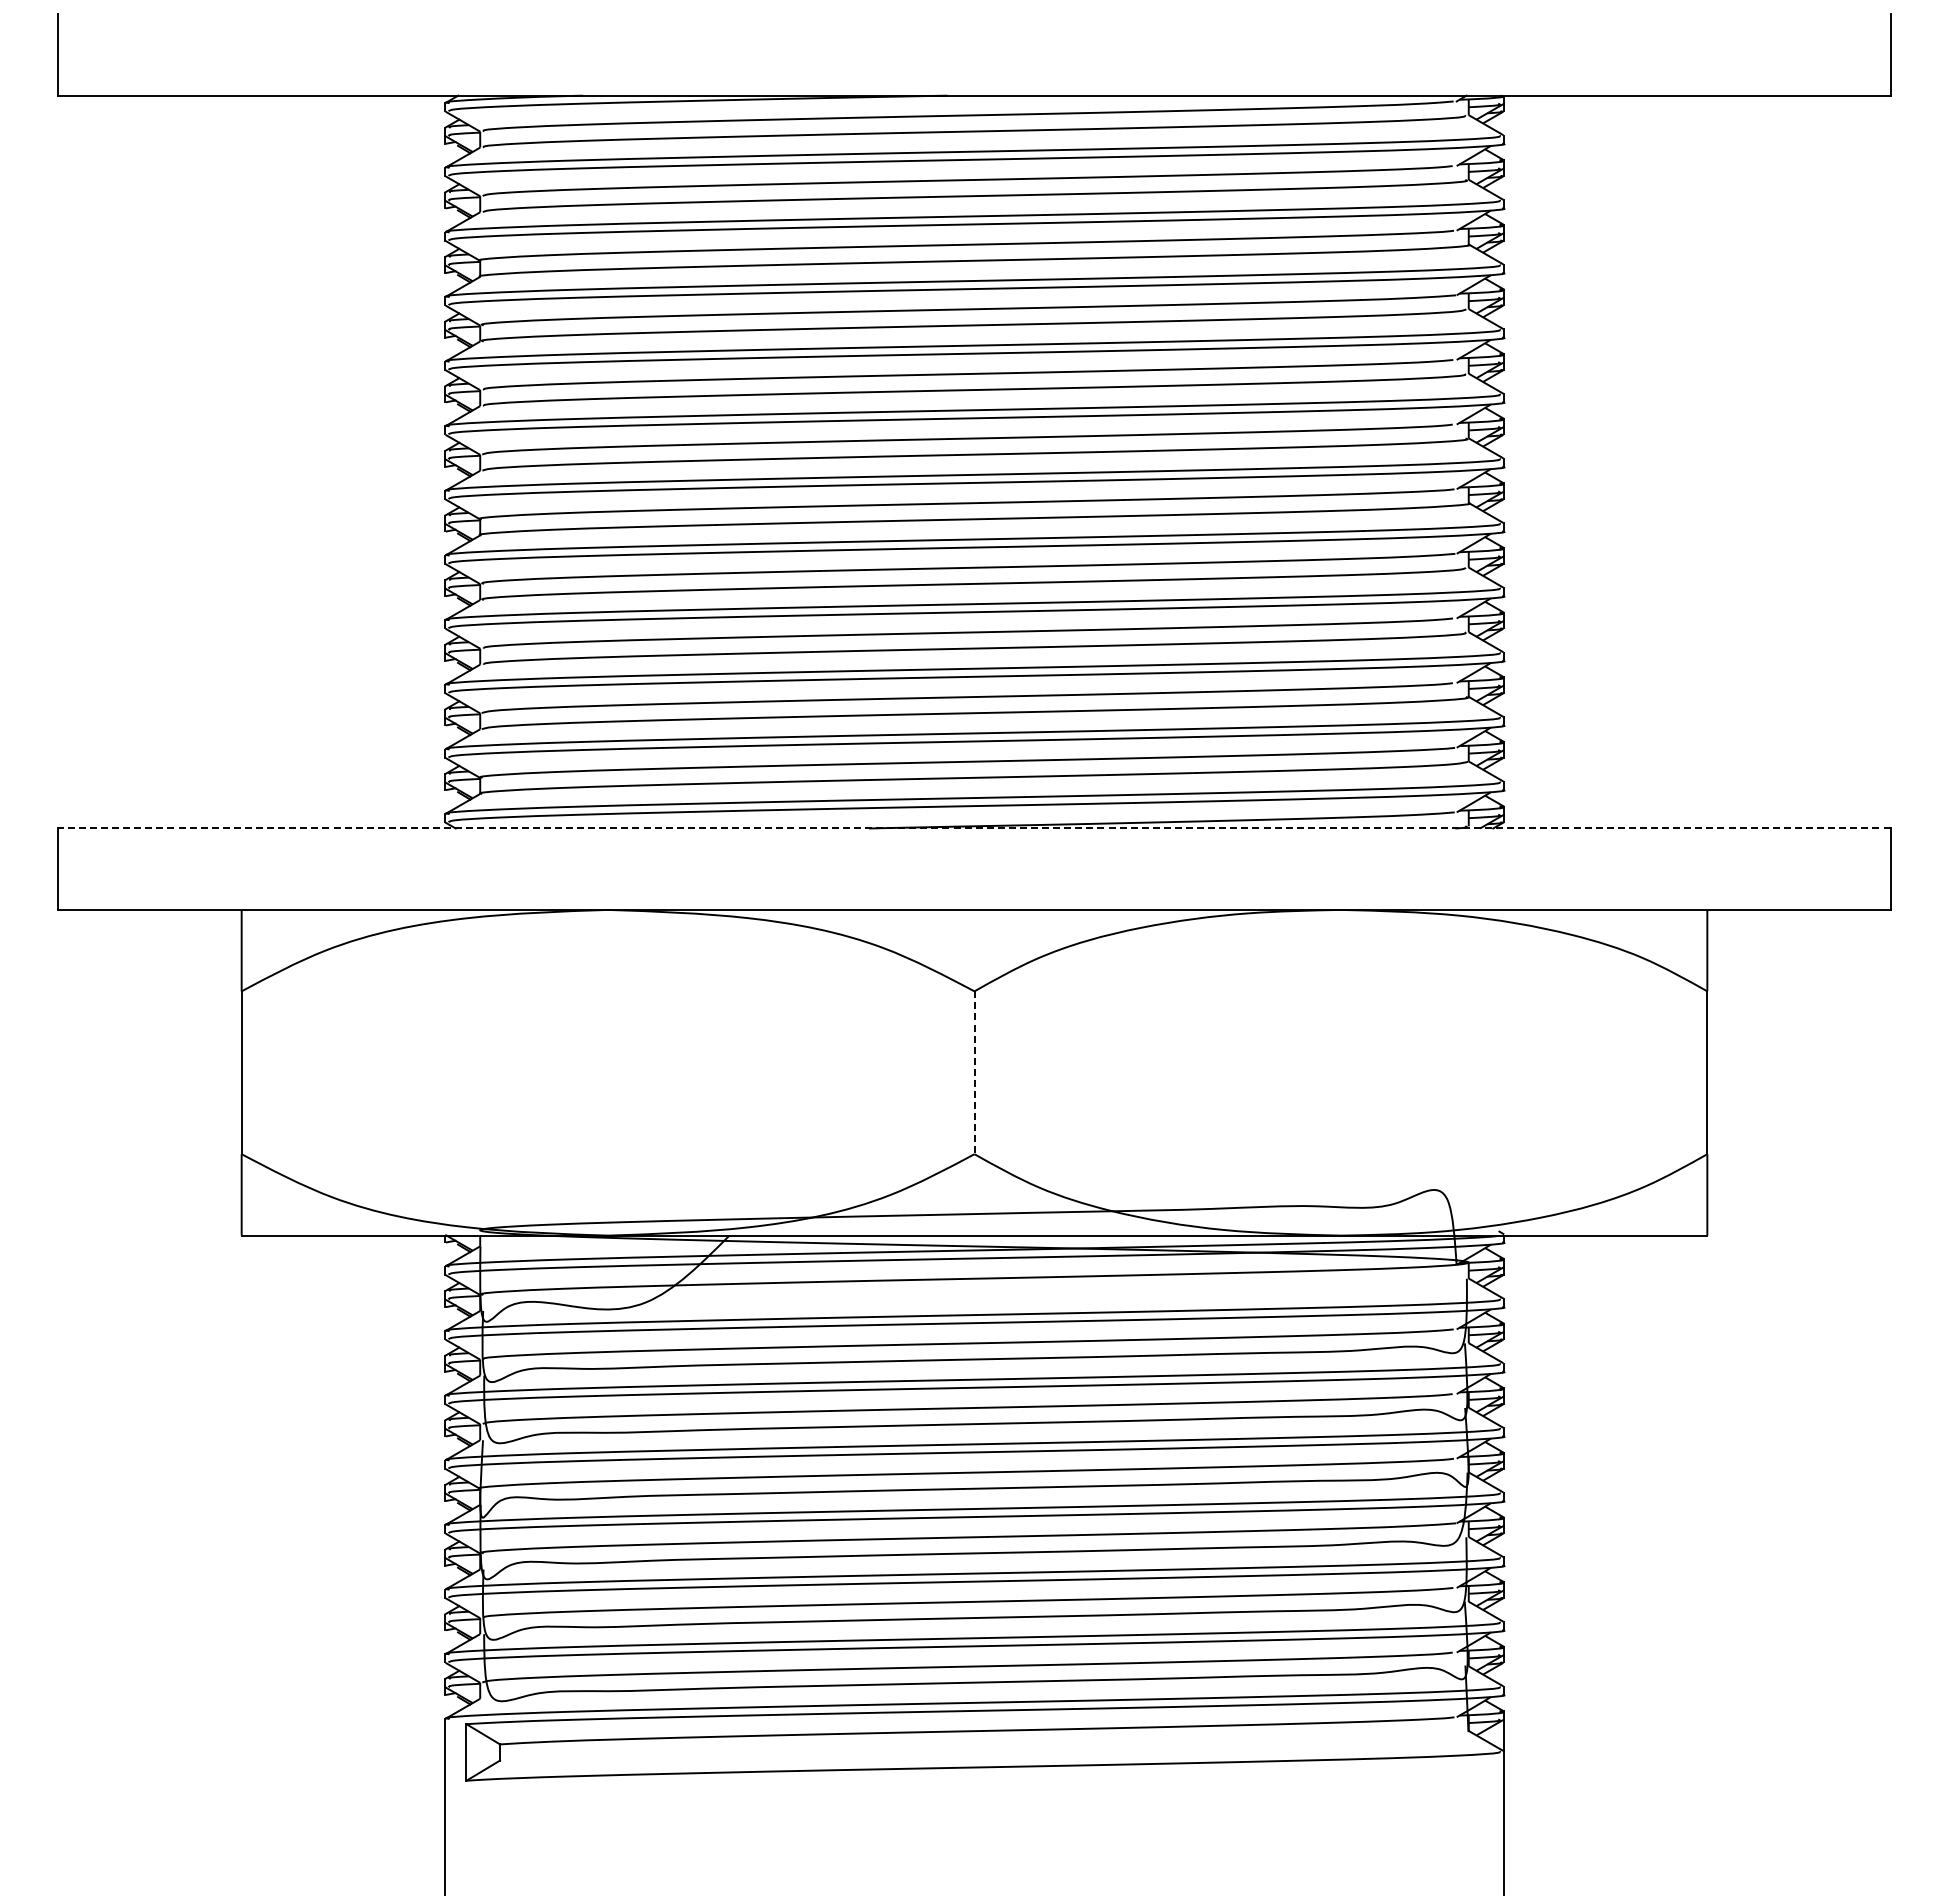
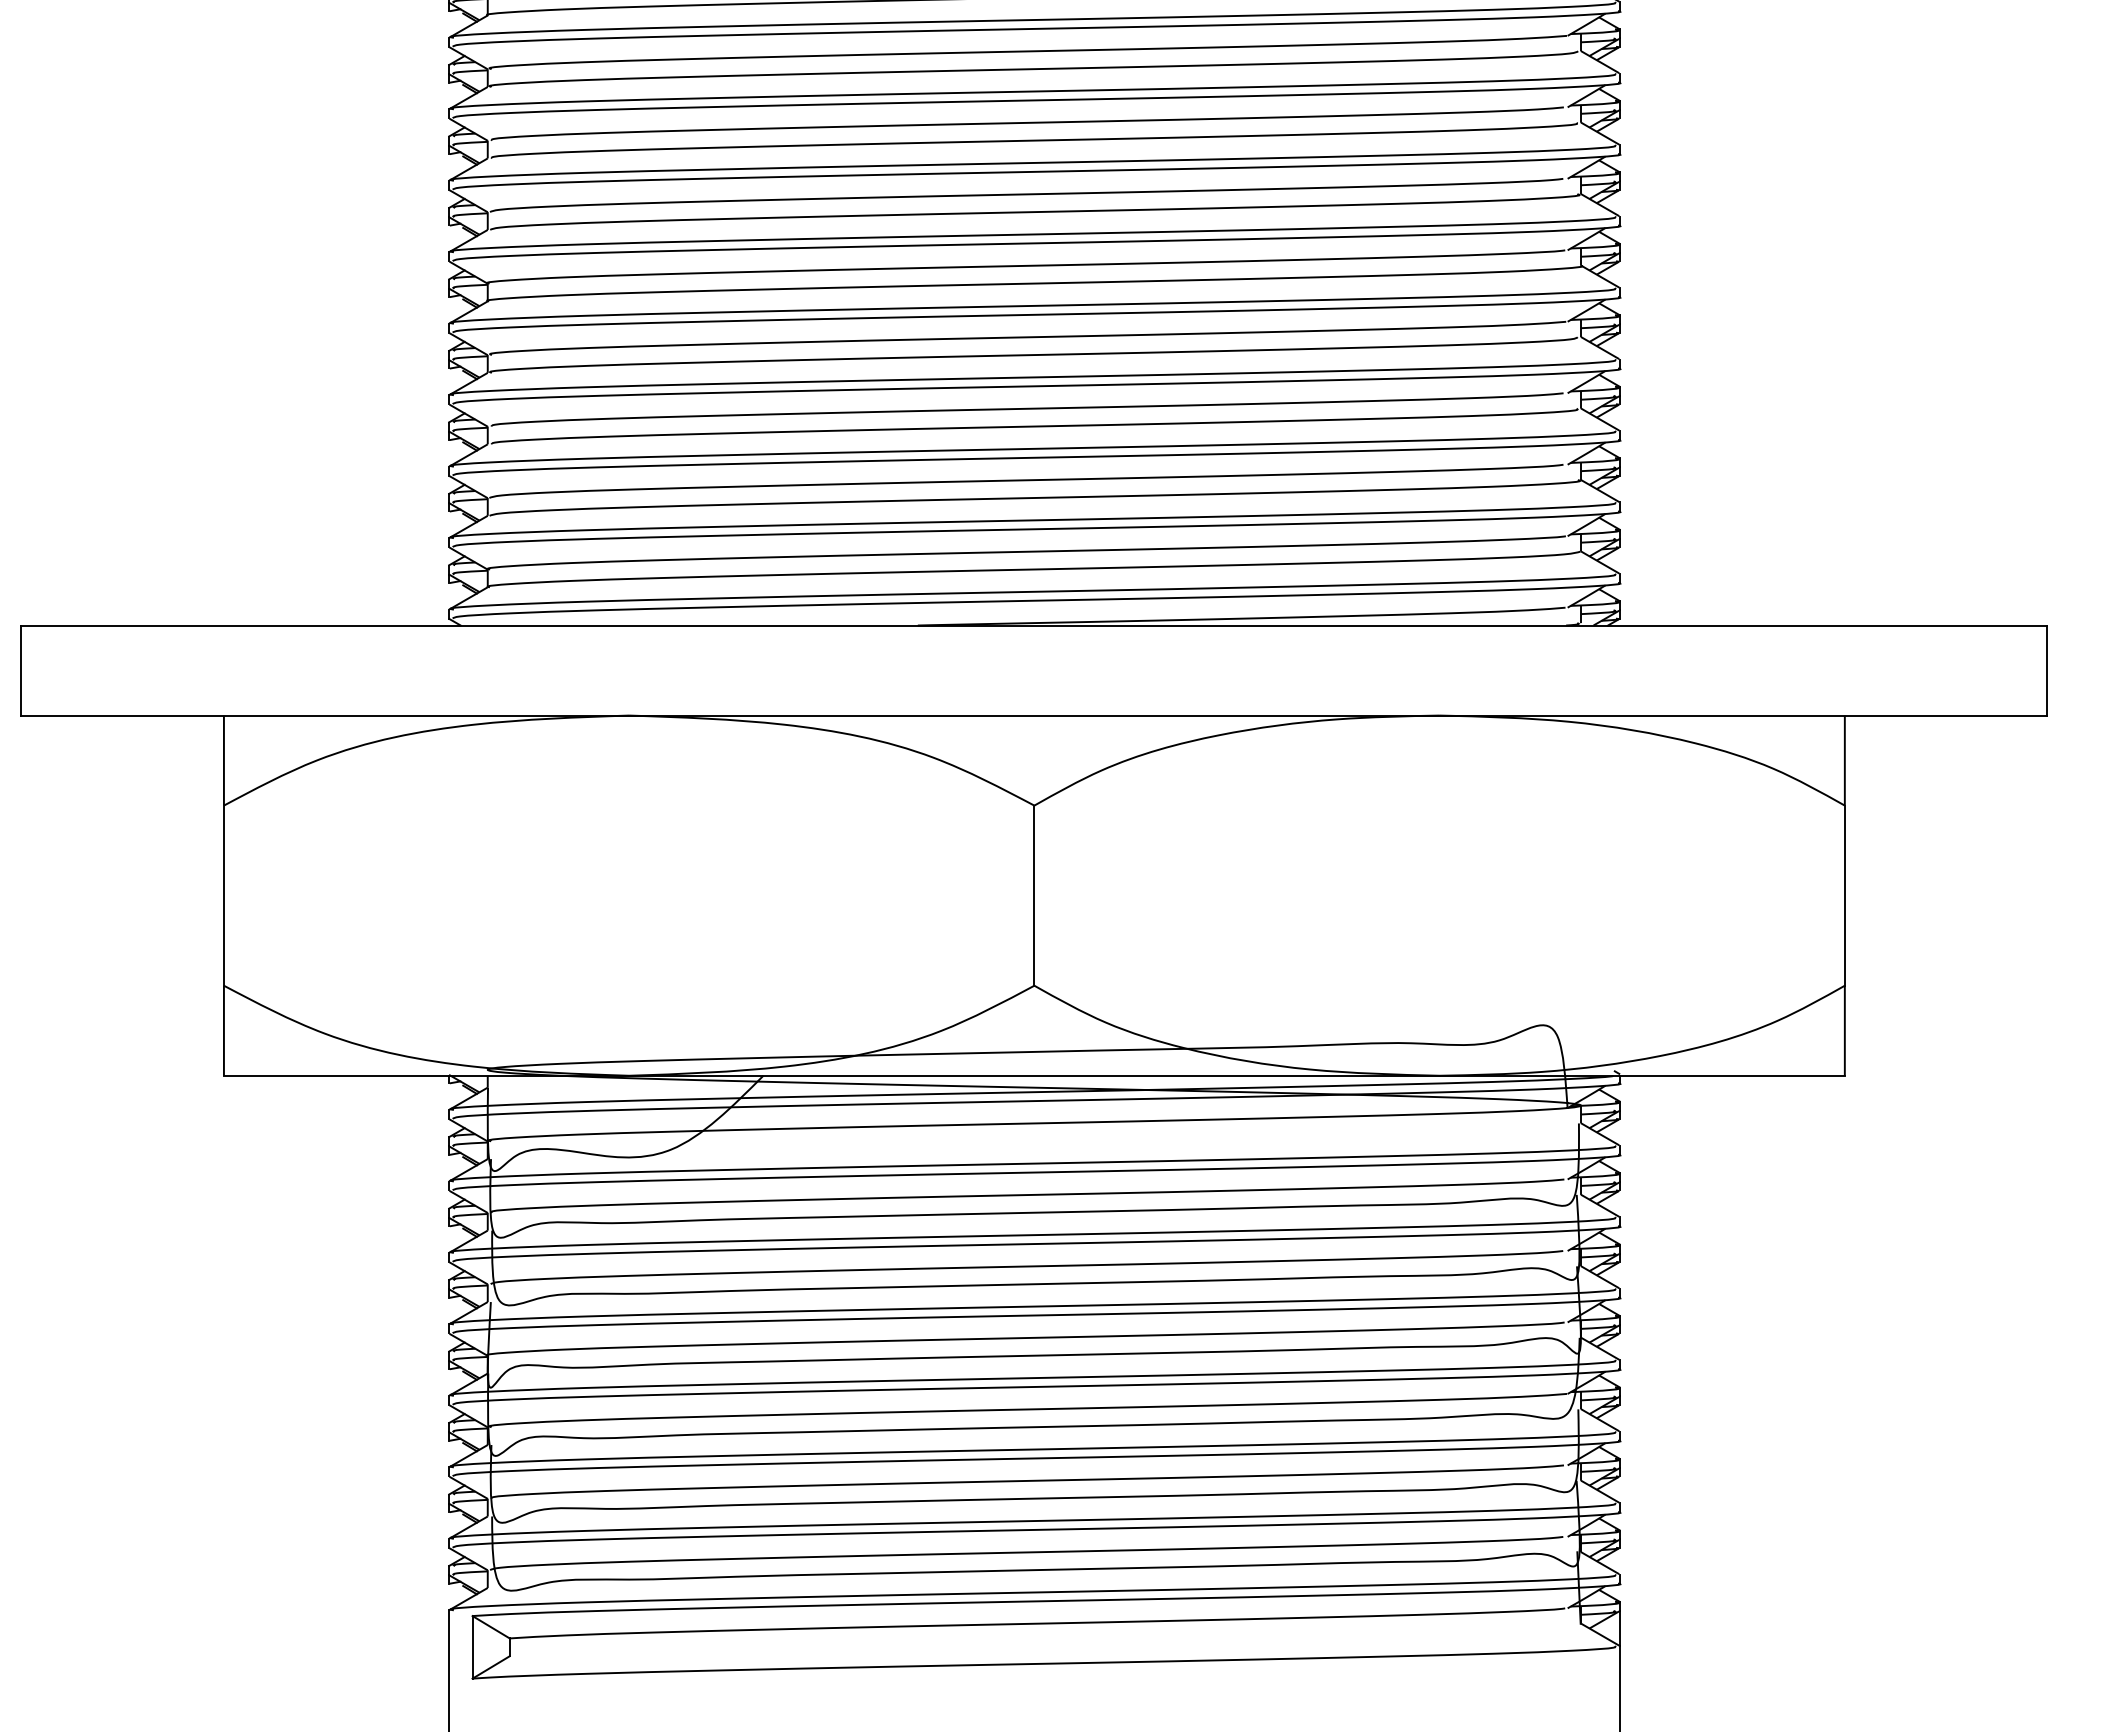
line: (974, 828) -> (1034, 625), dashed -> solid
line: (974, 1073) -> (1034, 896), dashed -> solid

